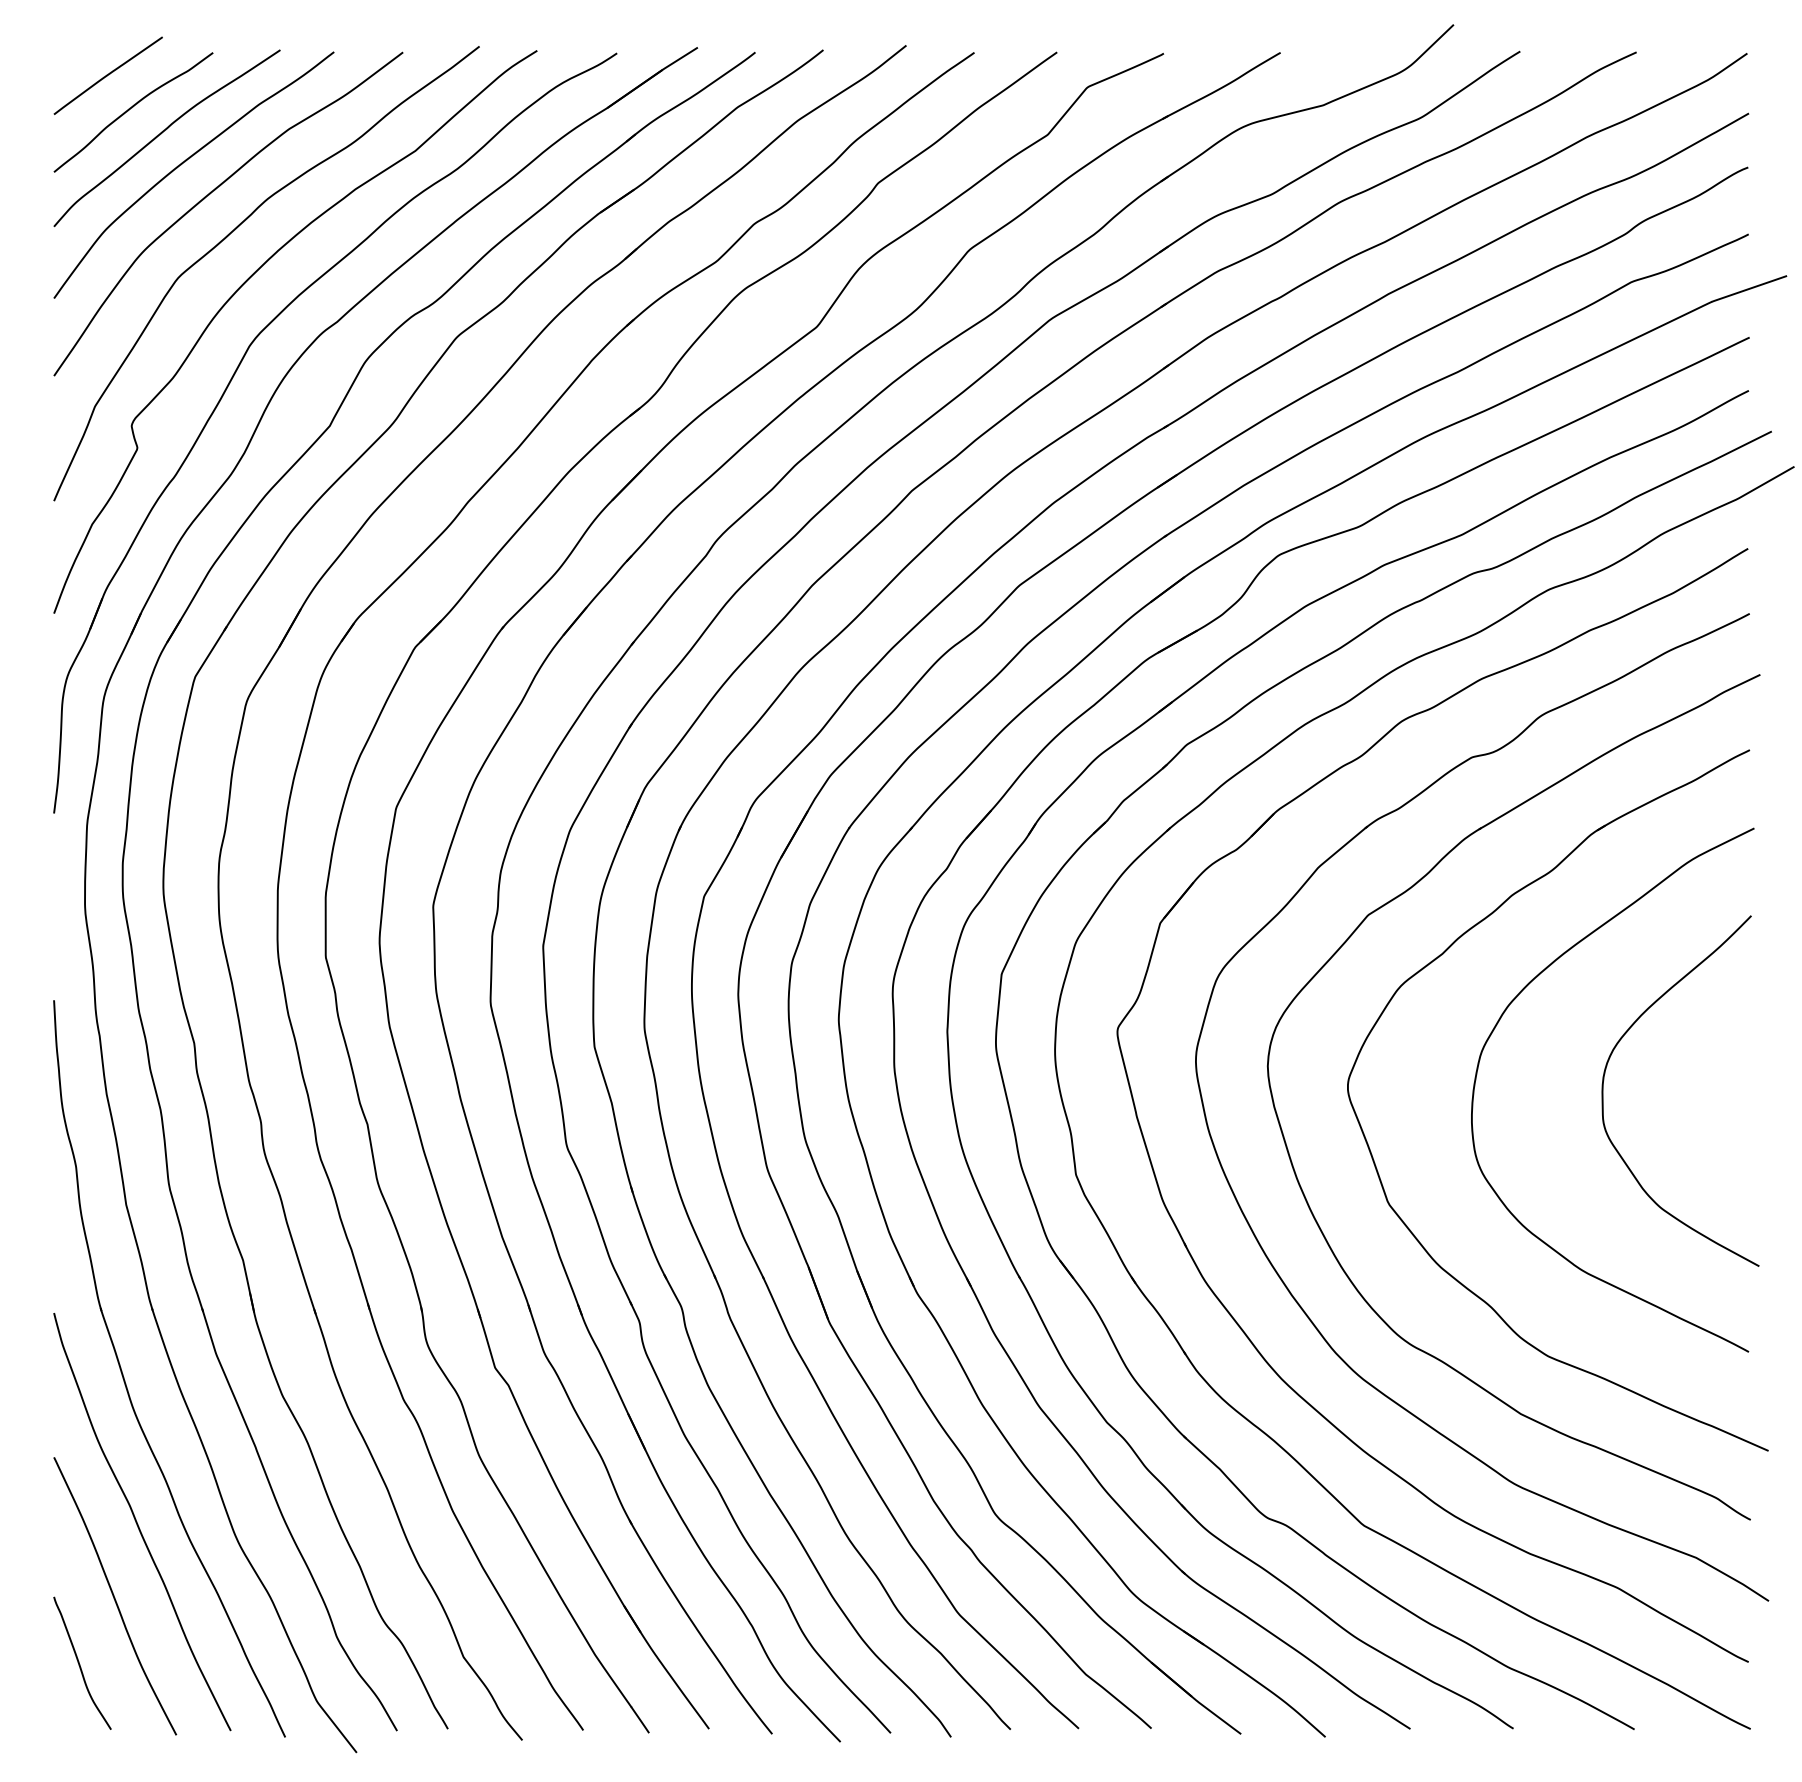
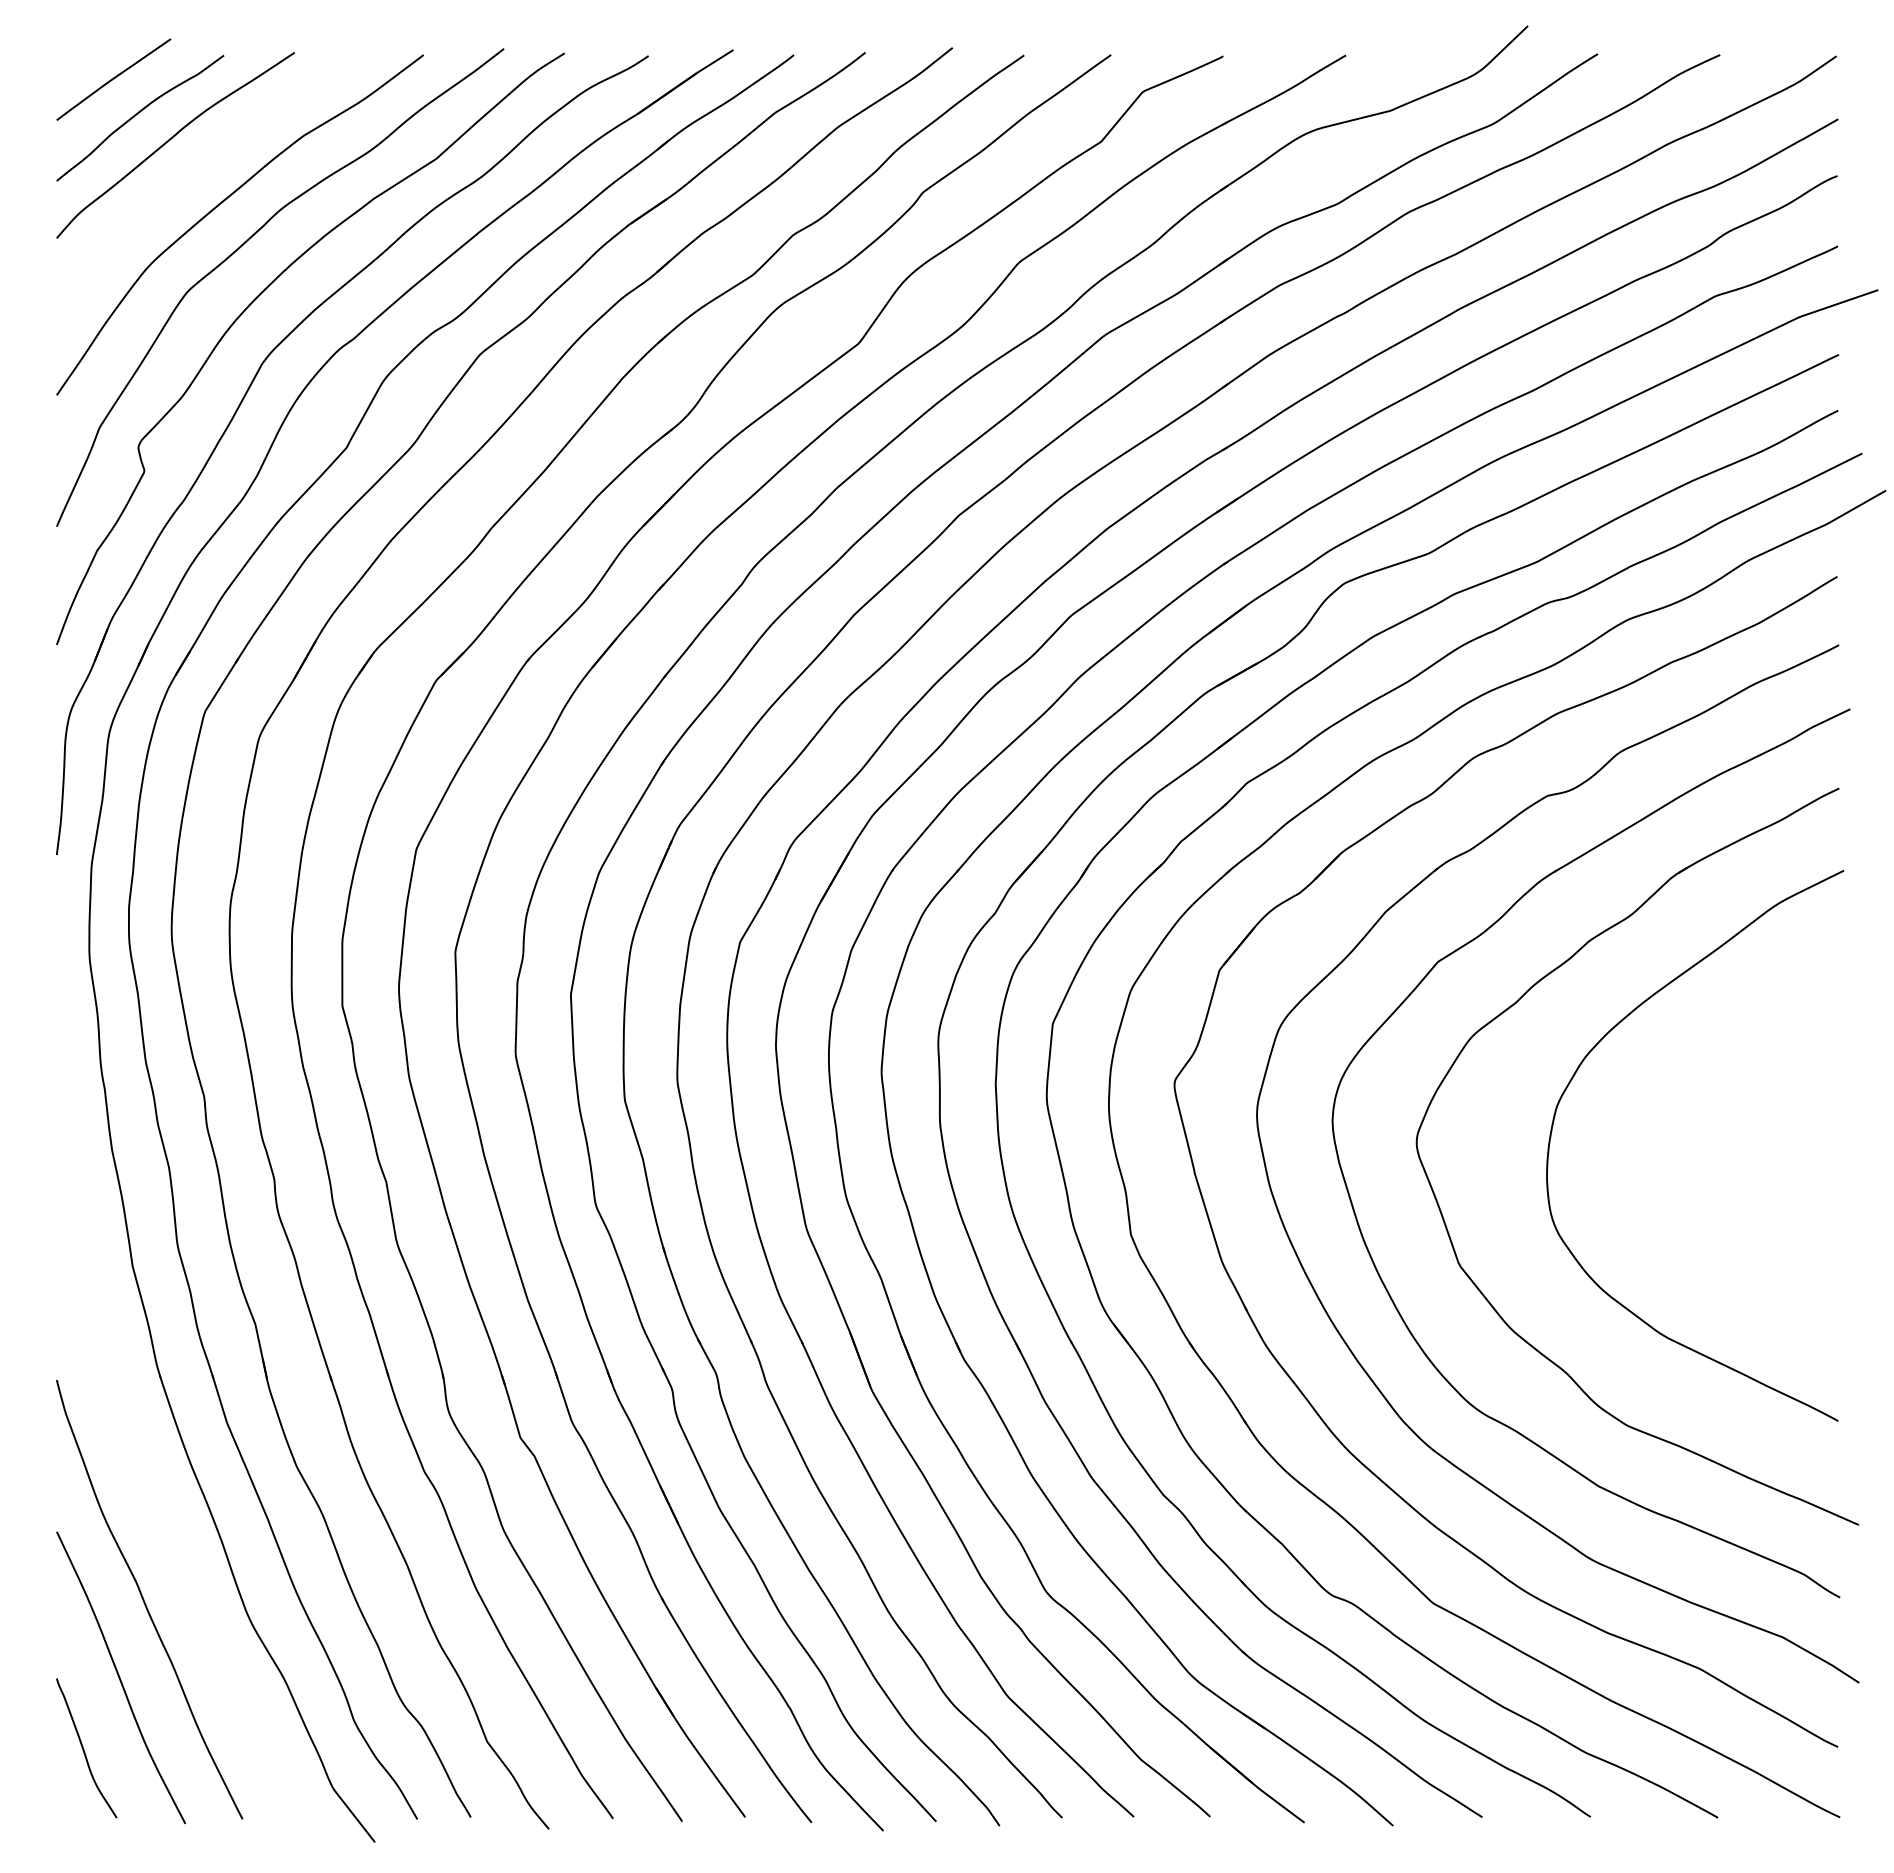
curve: (183, 164) -> (192, 172), removed
curve: (1604, 1079) -> (1686, 1134), removed
part: (125, 1379) -> (131, 1449), removed

